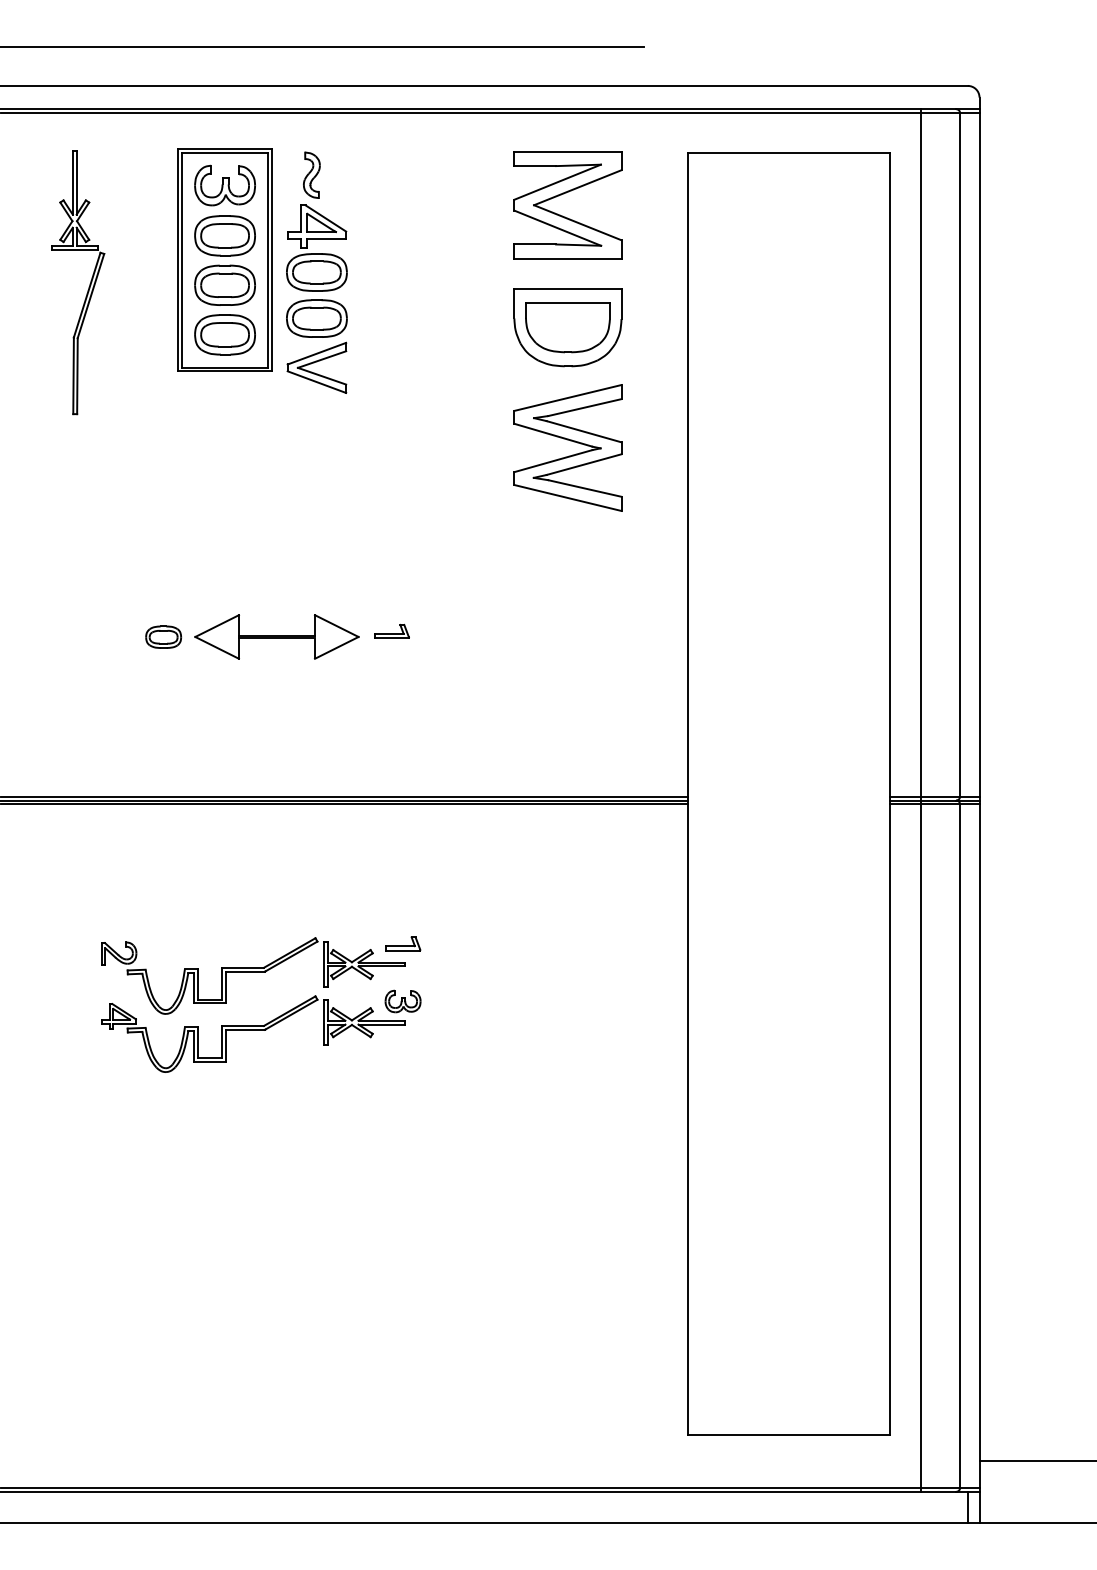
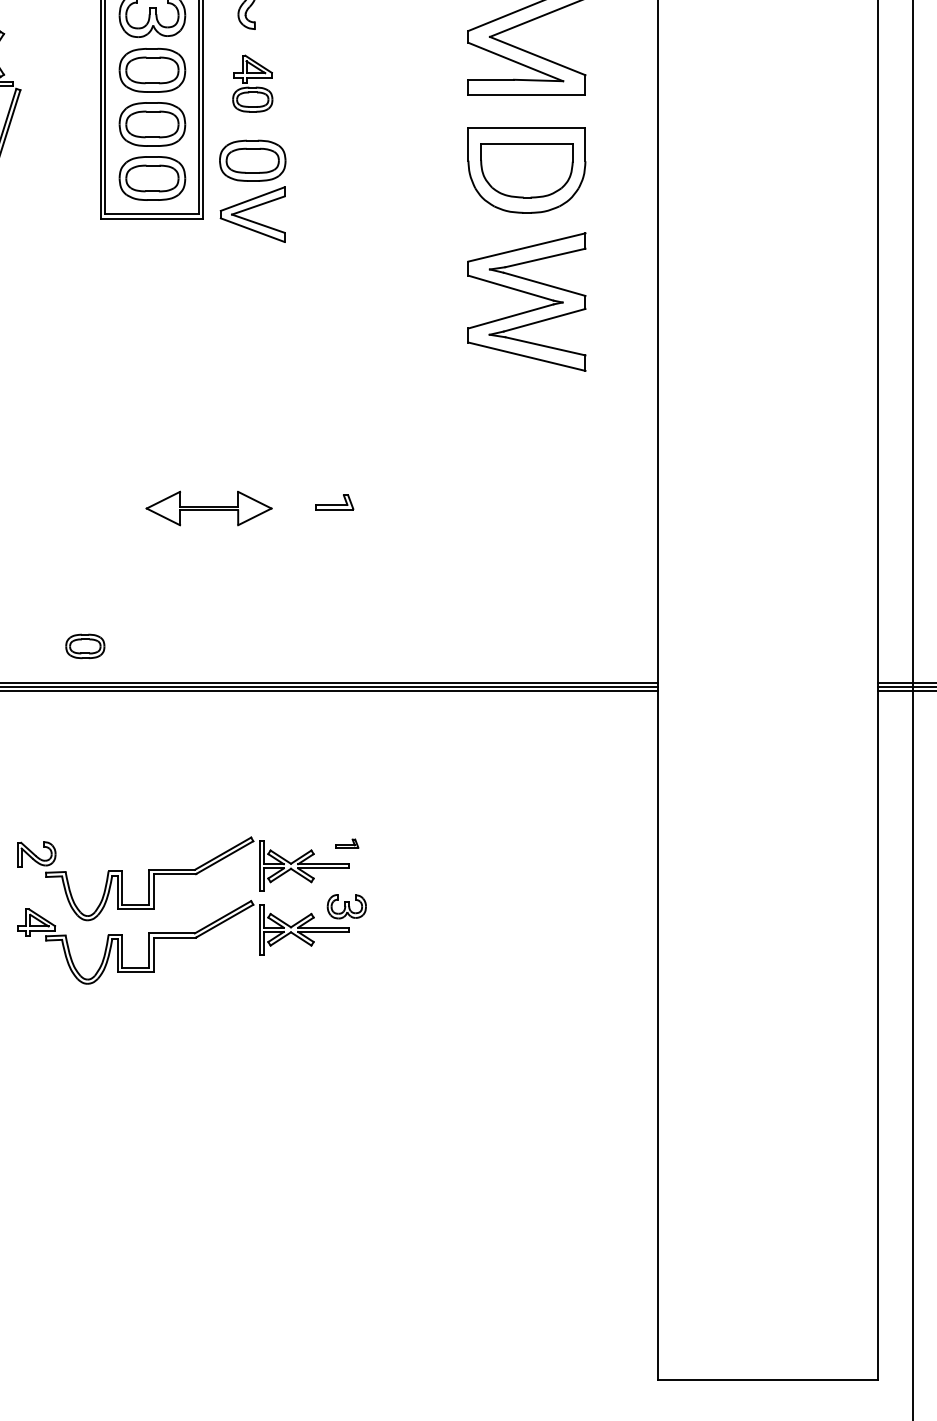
part: (316, 247) -> (252, 83), size x0.6
part: (163, 636) -> (85, 645), moved
part: (276, 636) -> (208, 508), size x0.7
part: (403, 943) -> (347, 843), size x0.6

